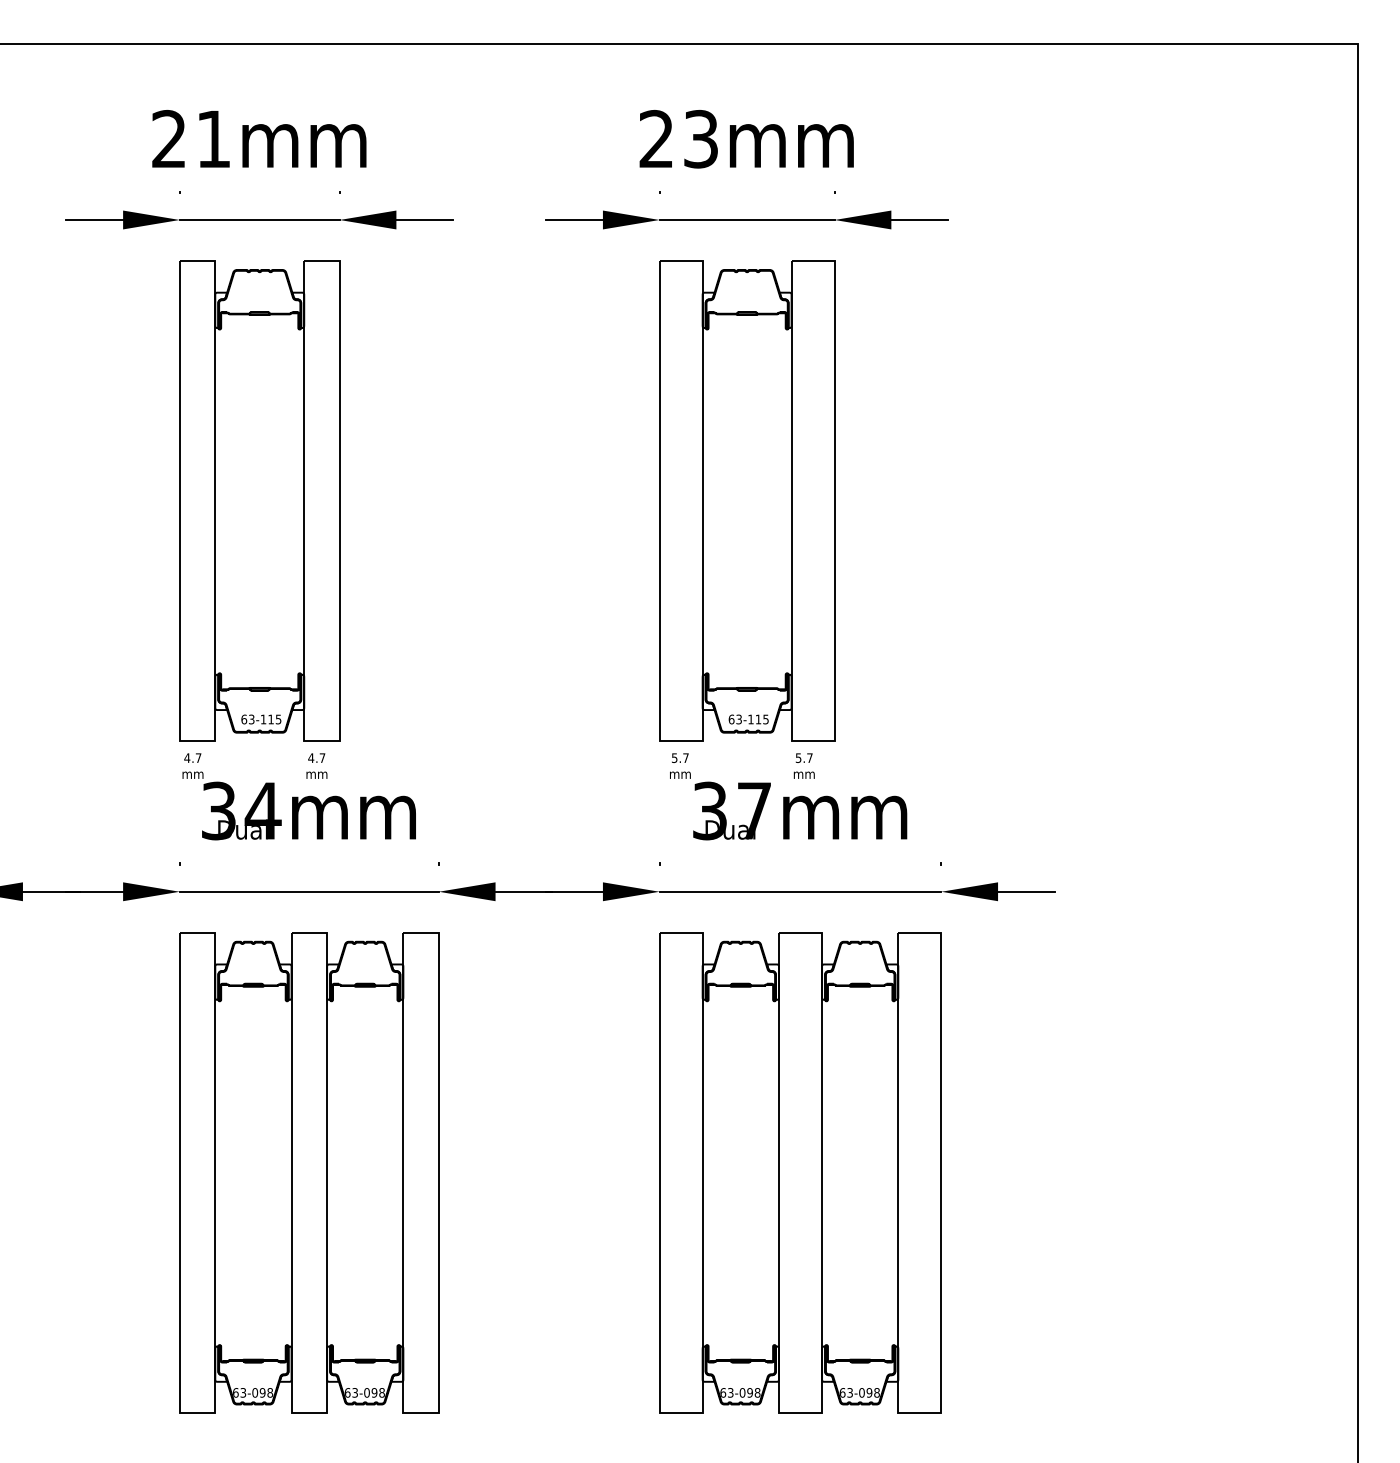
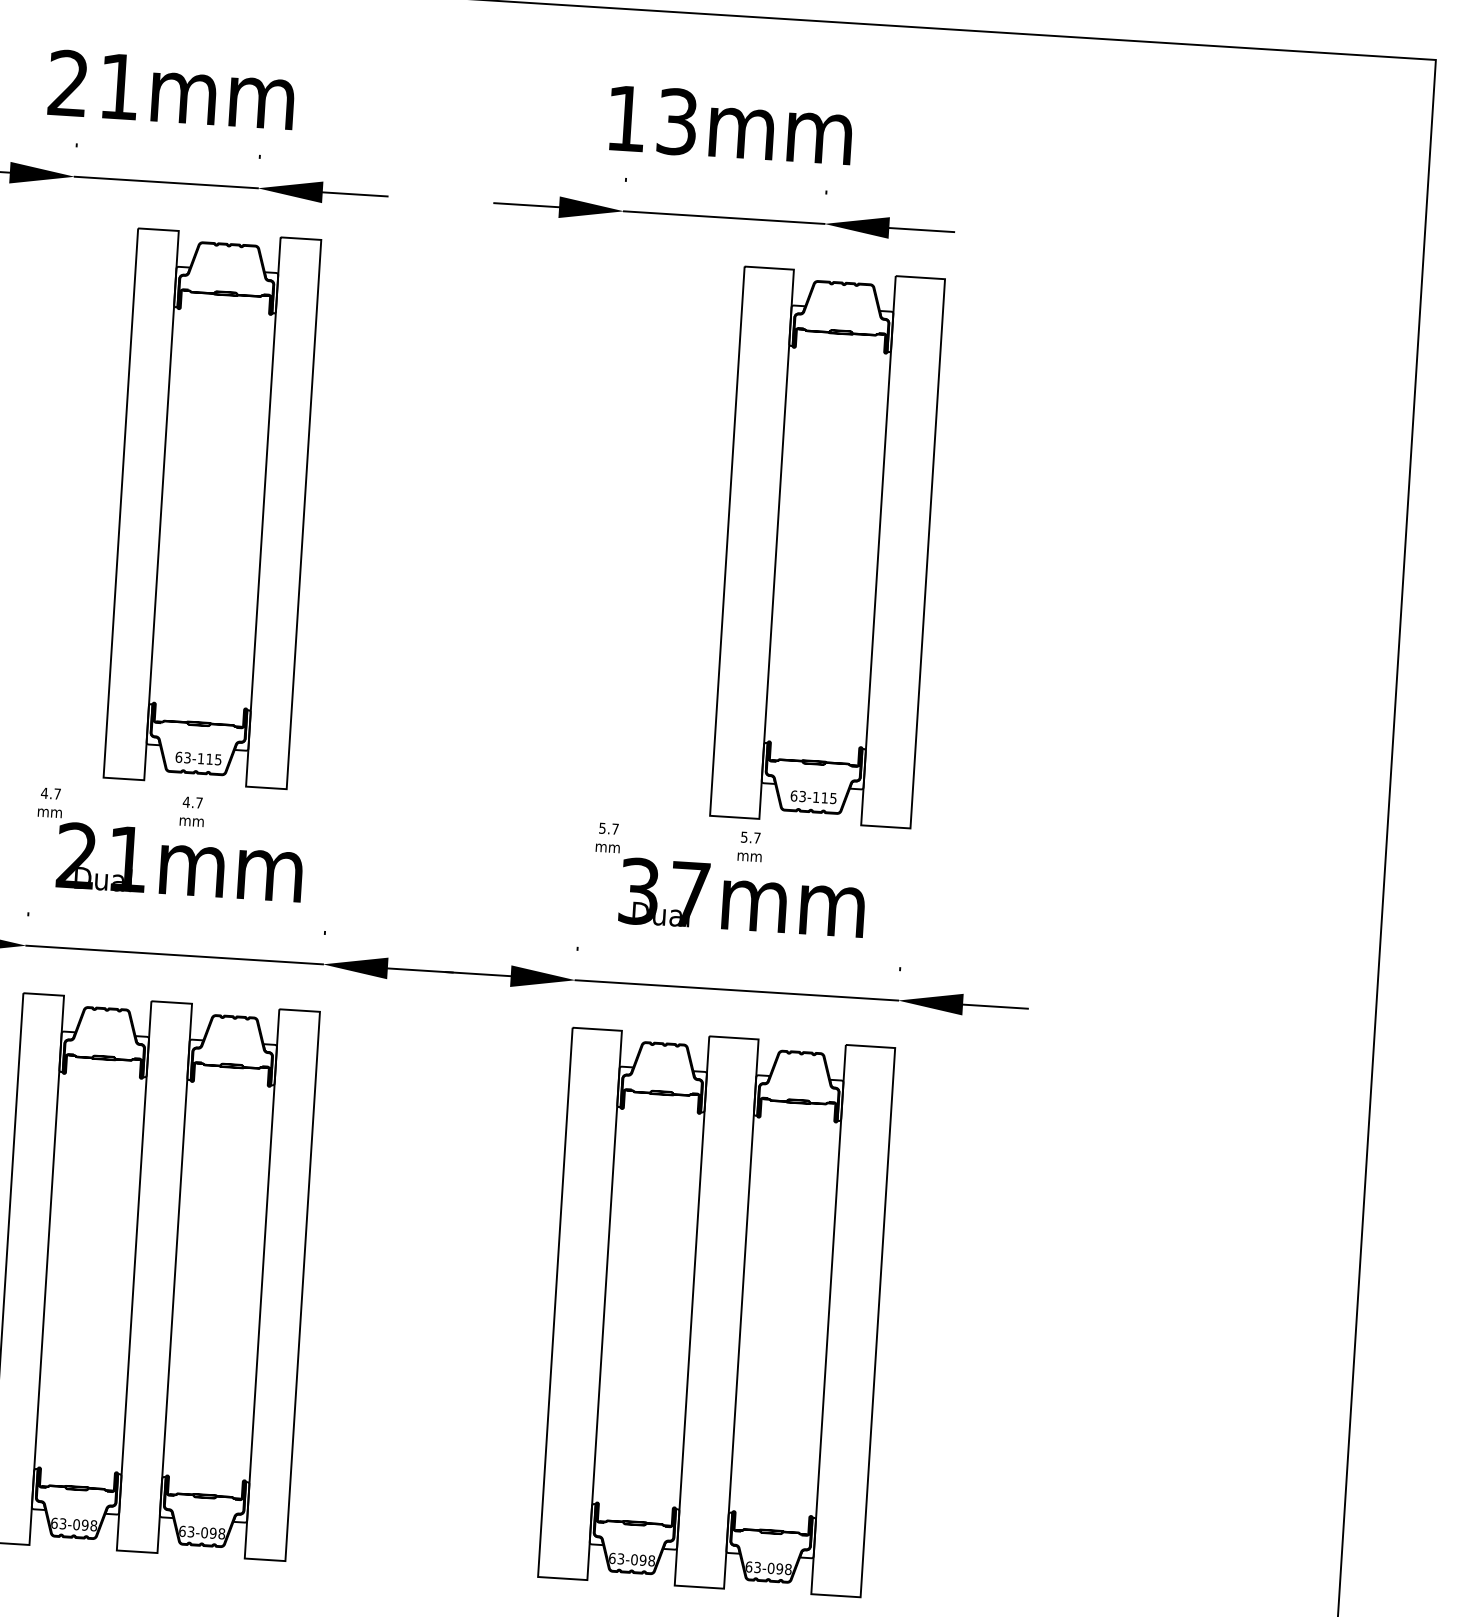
text: (655, 138) -> (625, 117), 23mm -> 13mm
part: (259, 500) -> (212, 507), moved
part: (747, 500) -> (828, 546), moved
text: (241, 810) -> (102, 857), 34mm -> 21mm

